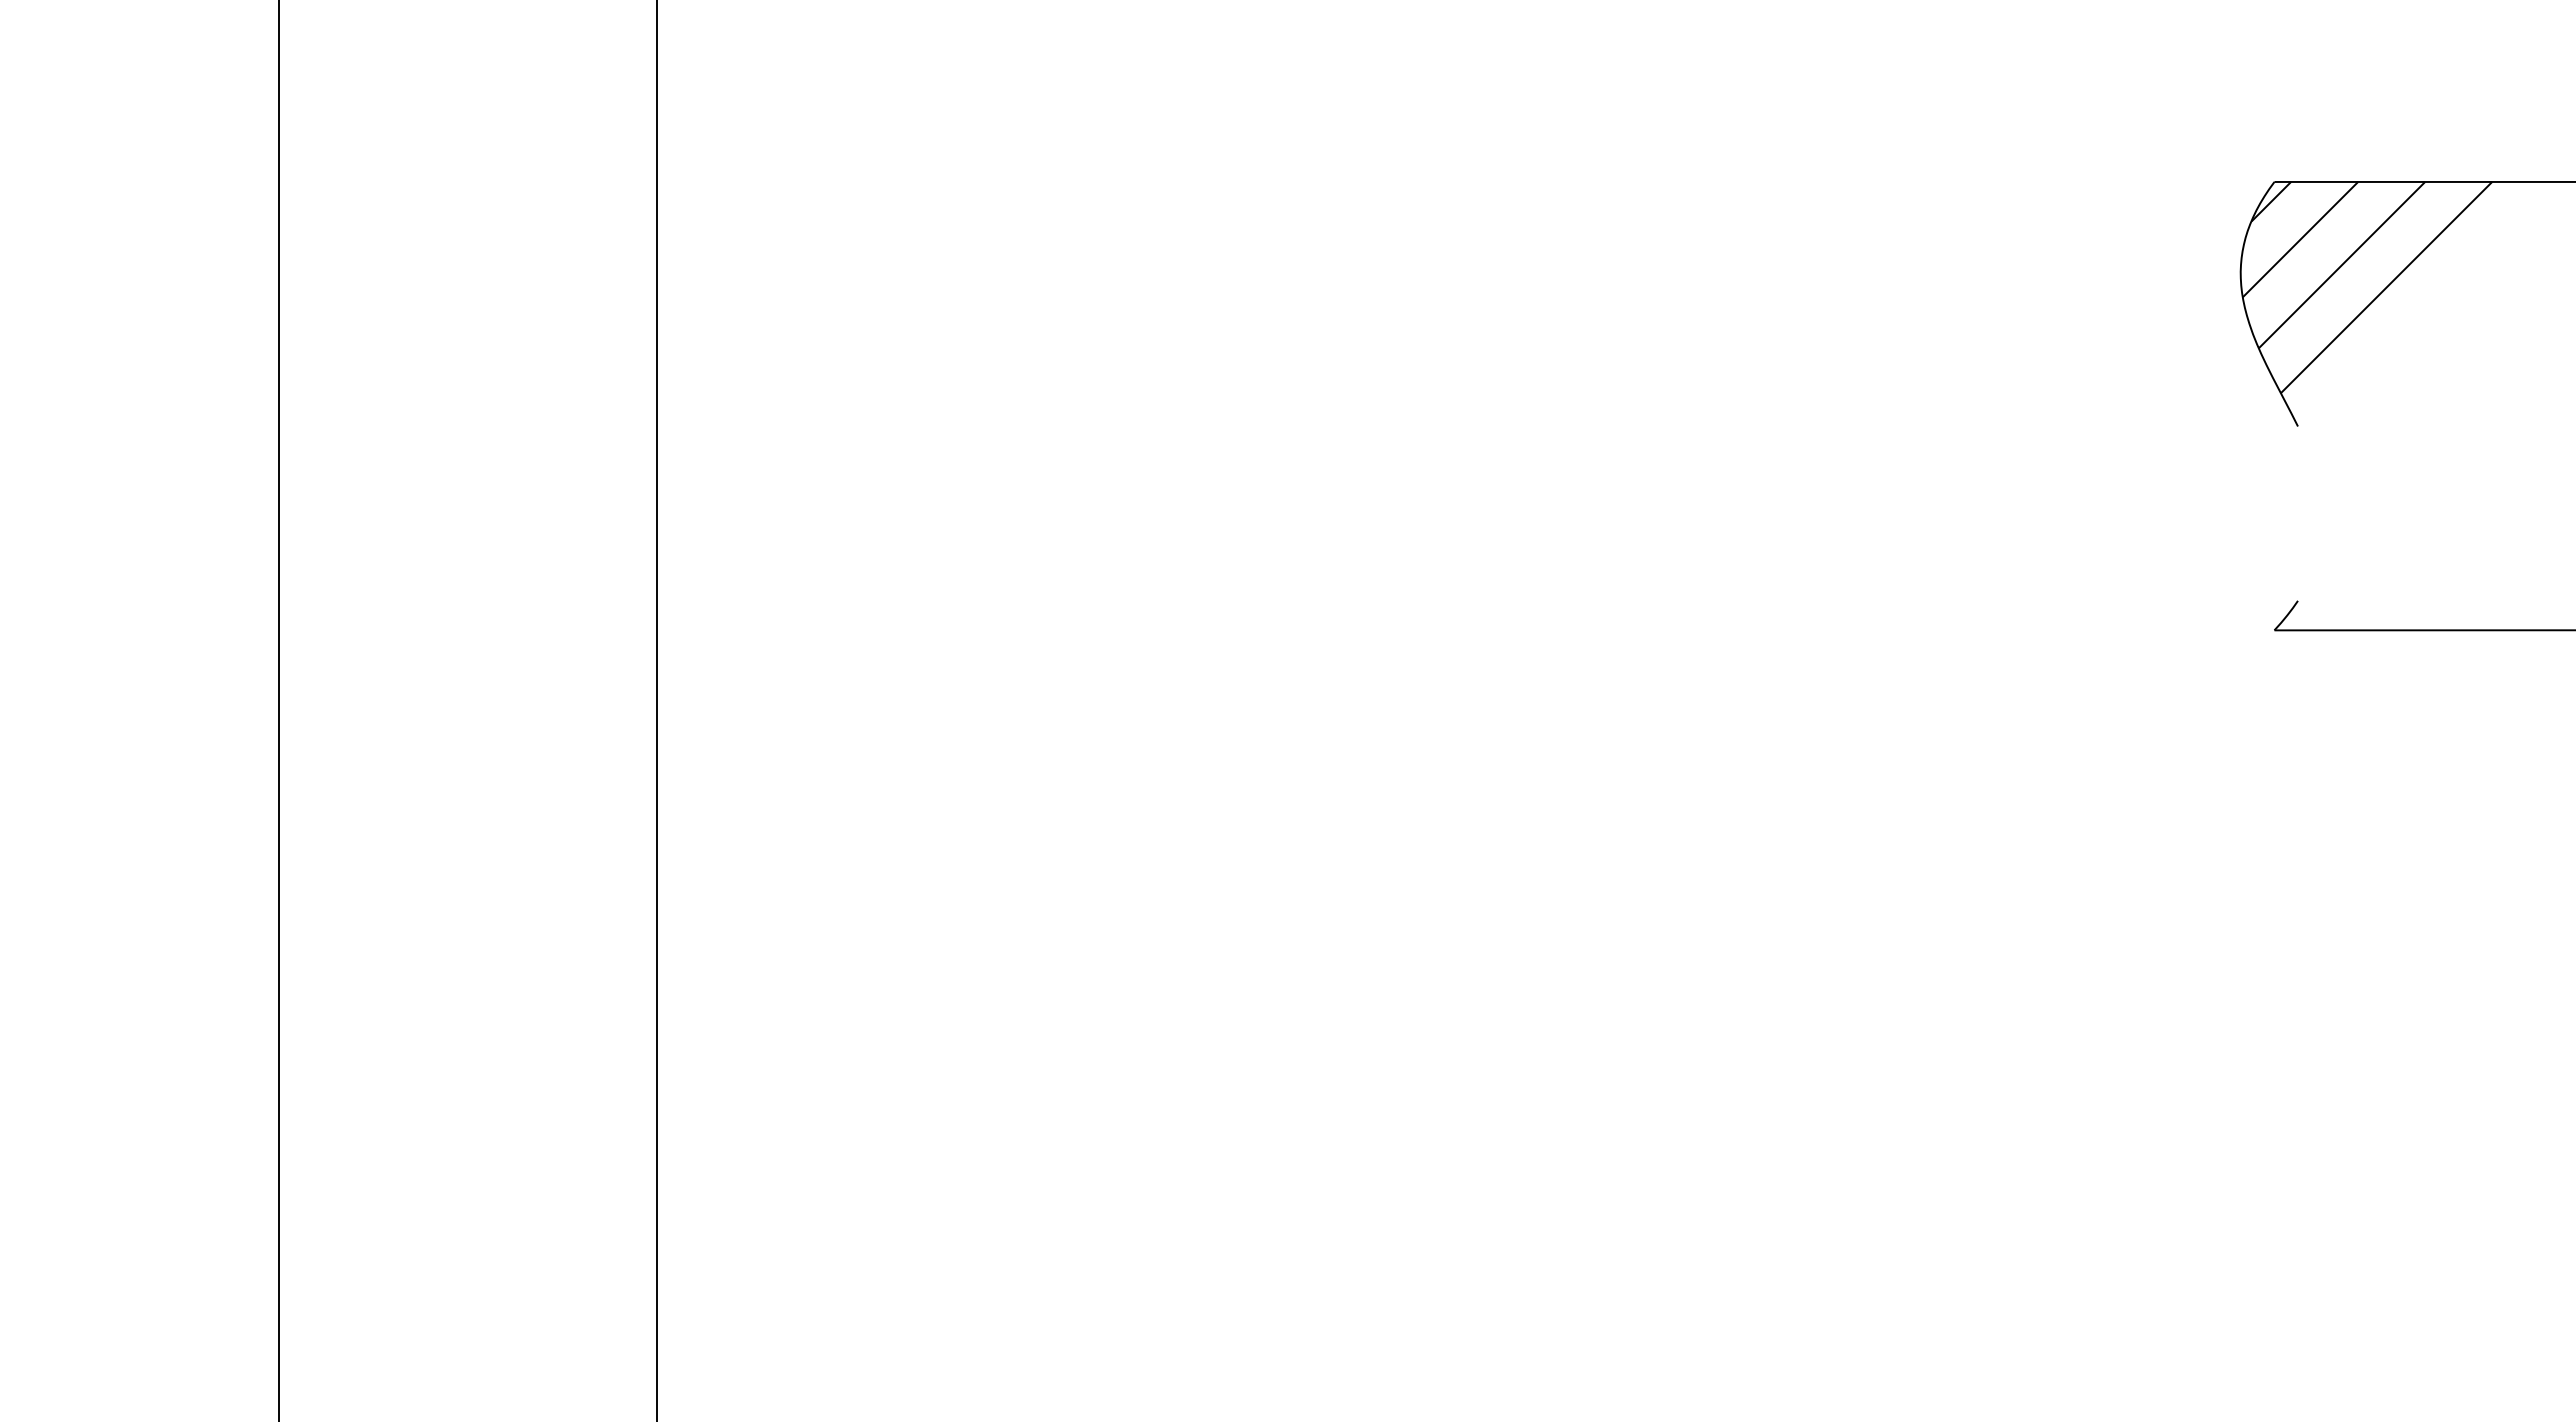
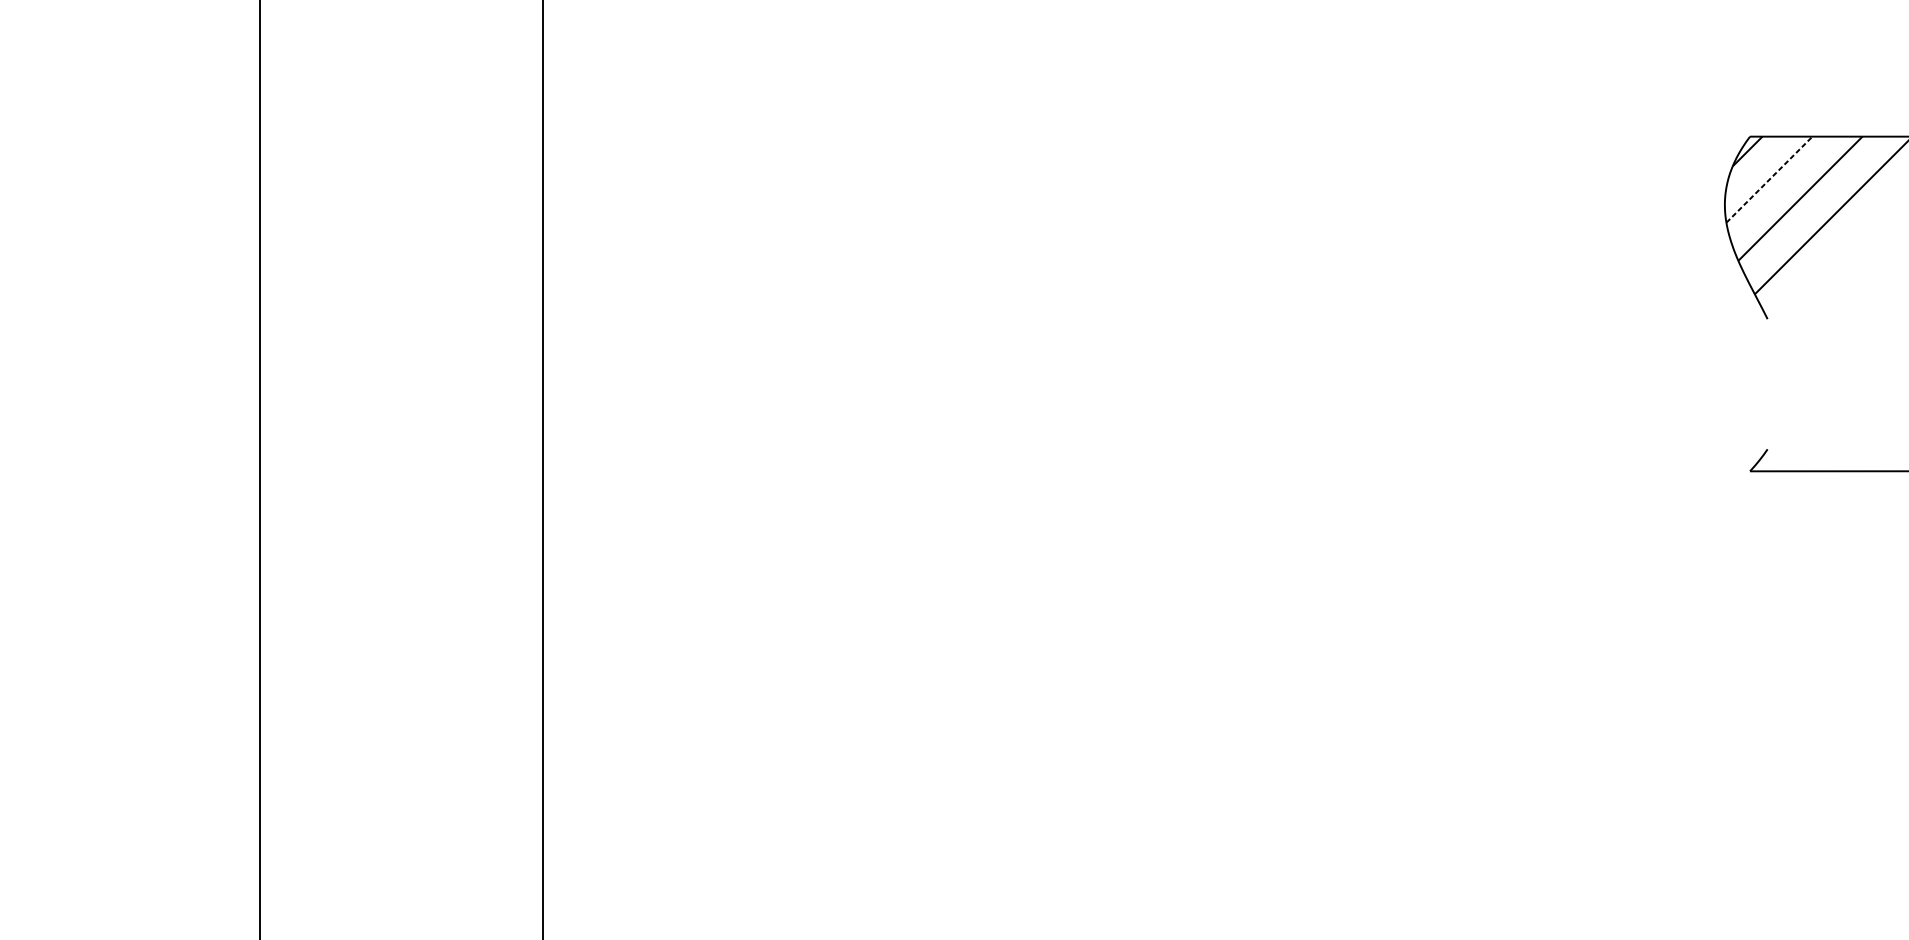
line: (2300, 239) -> (1769, 179), solid -> dashed

